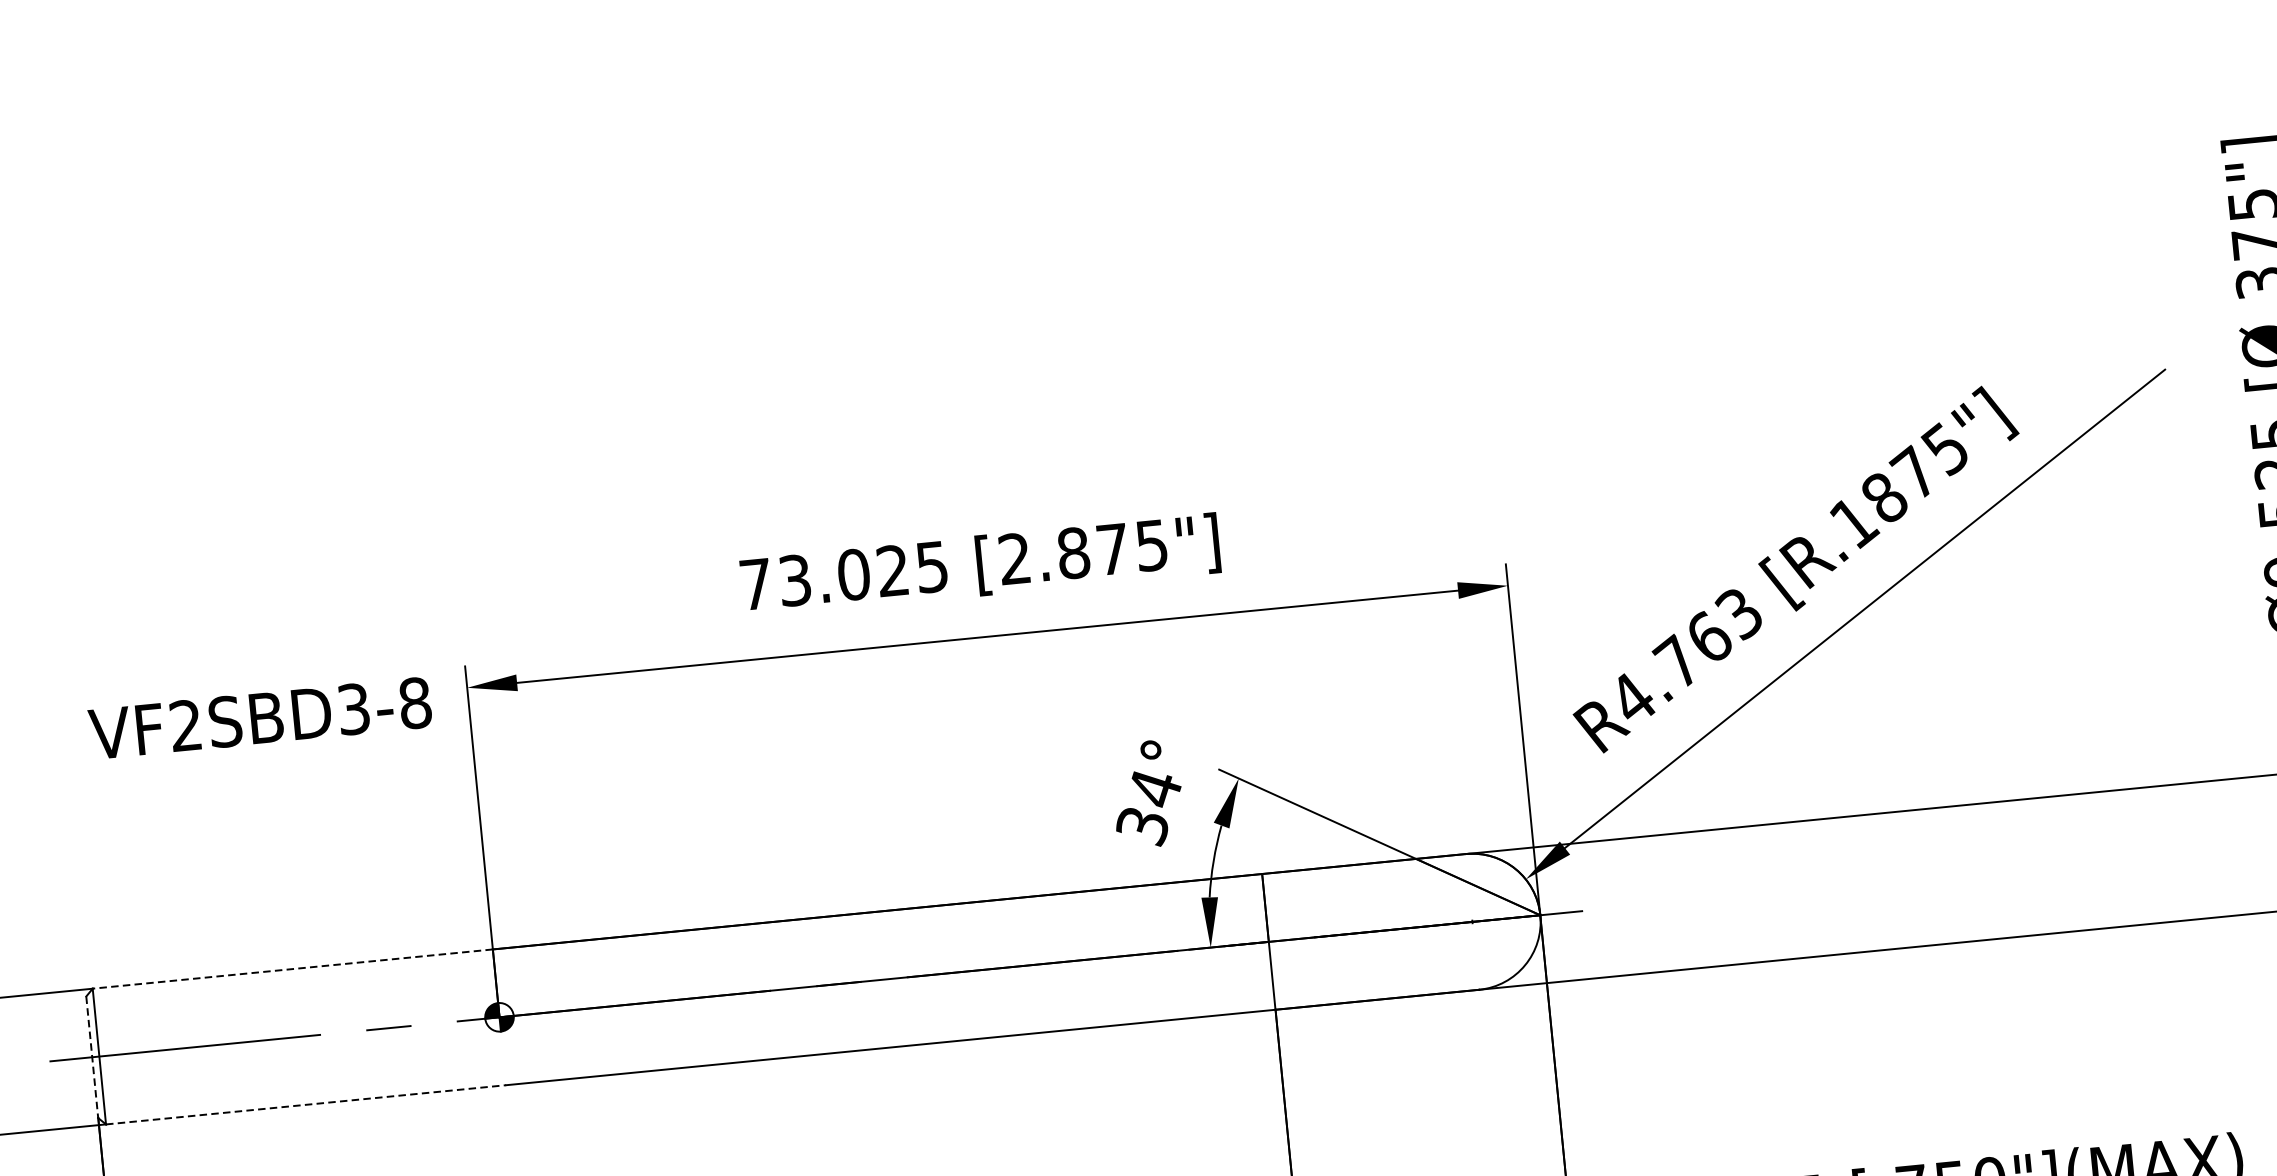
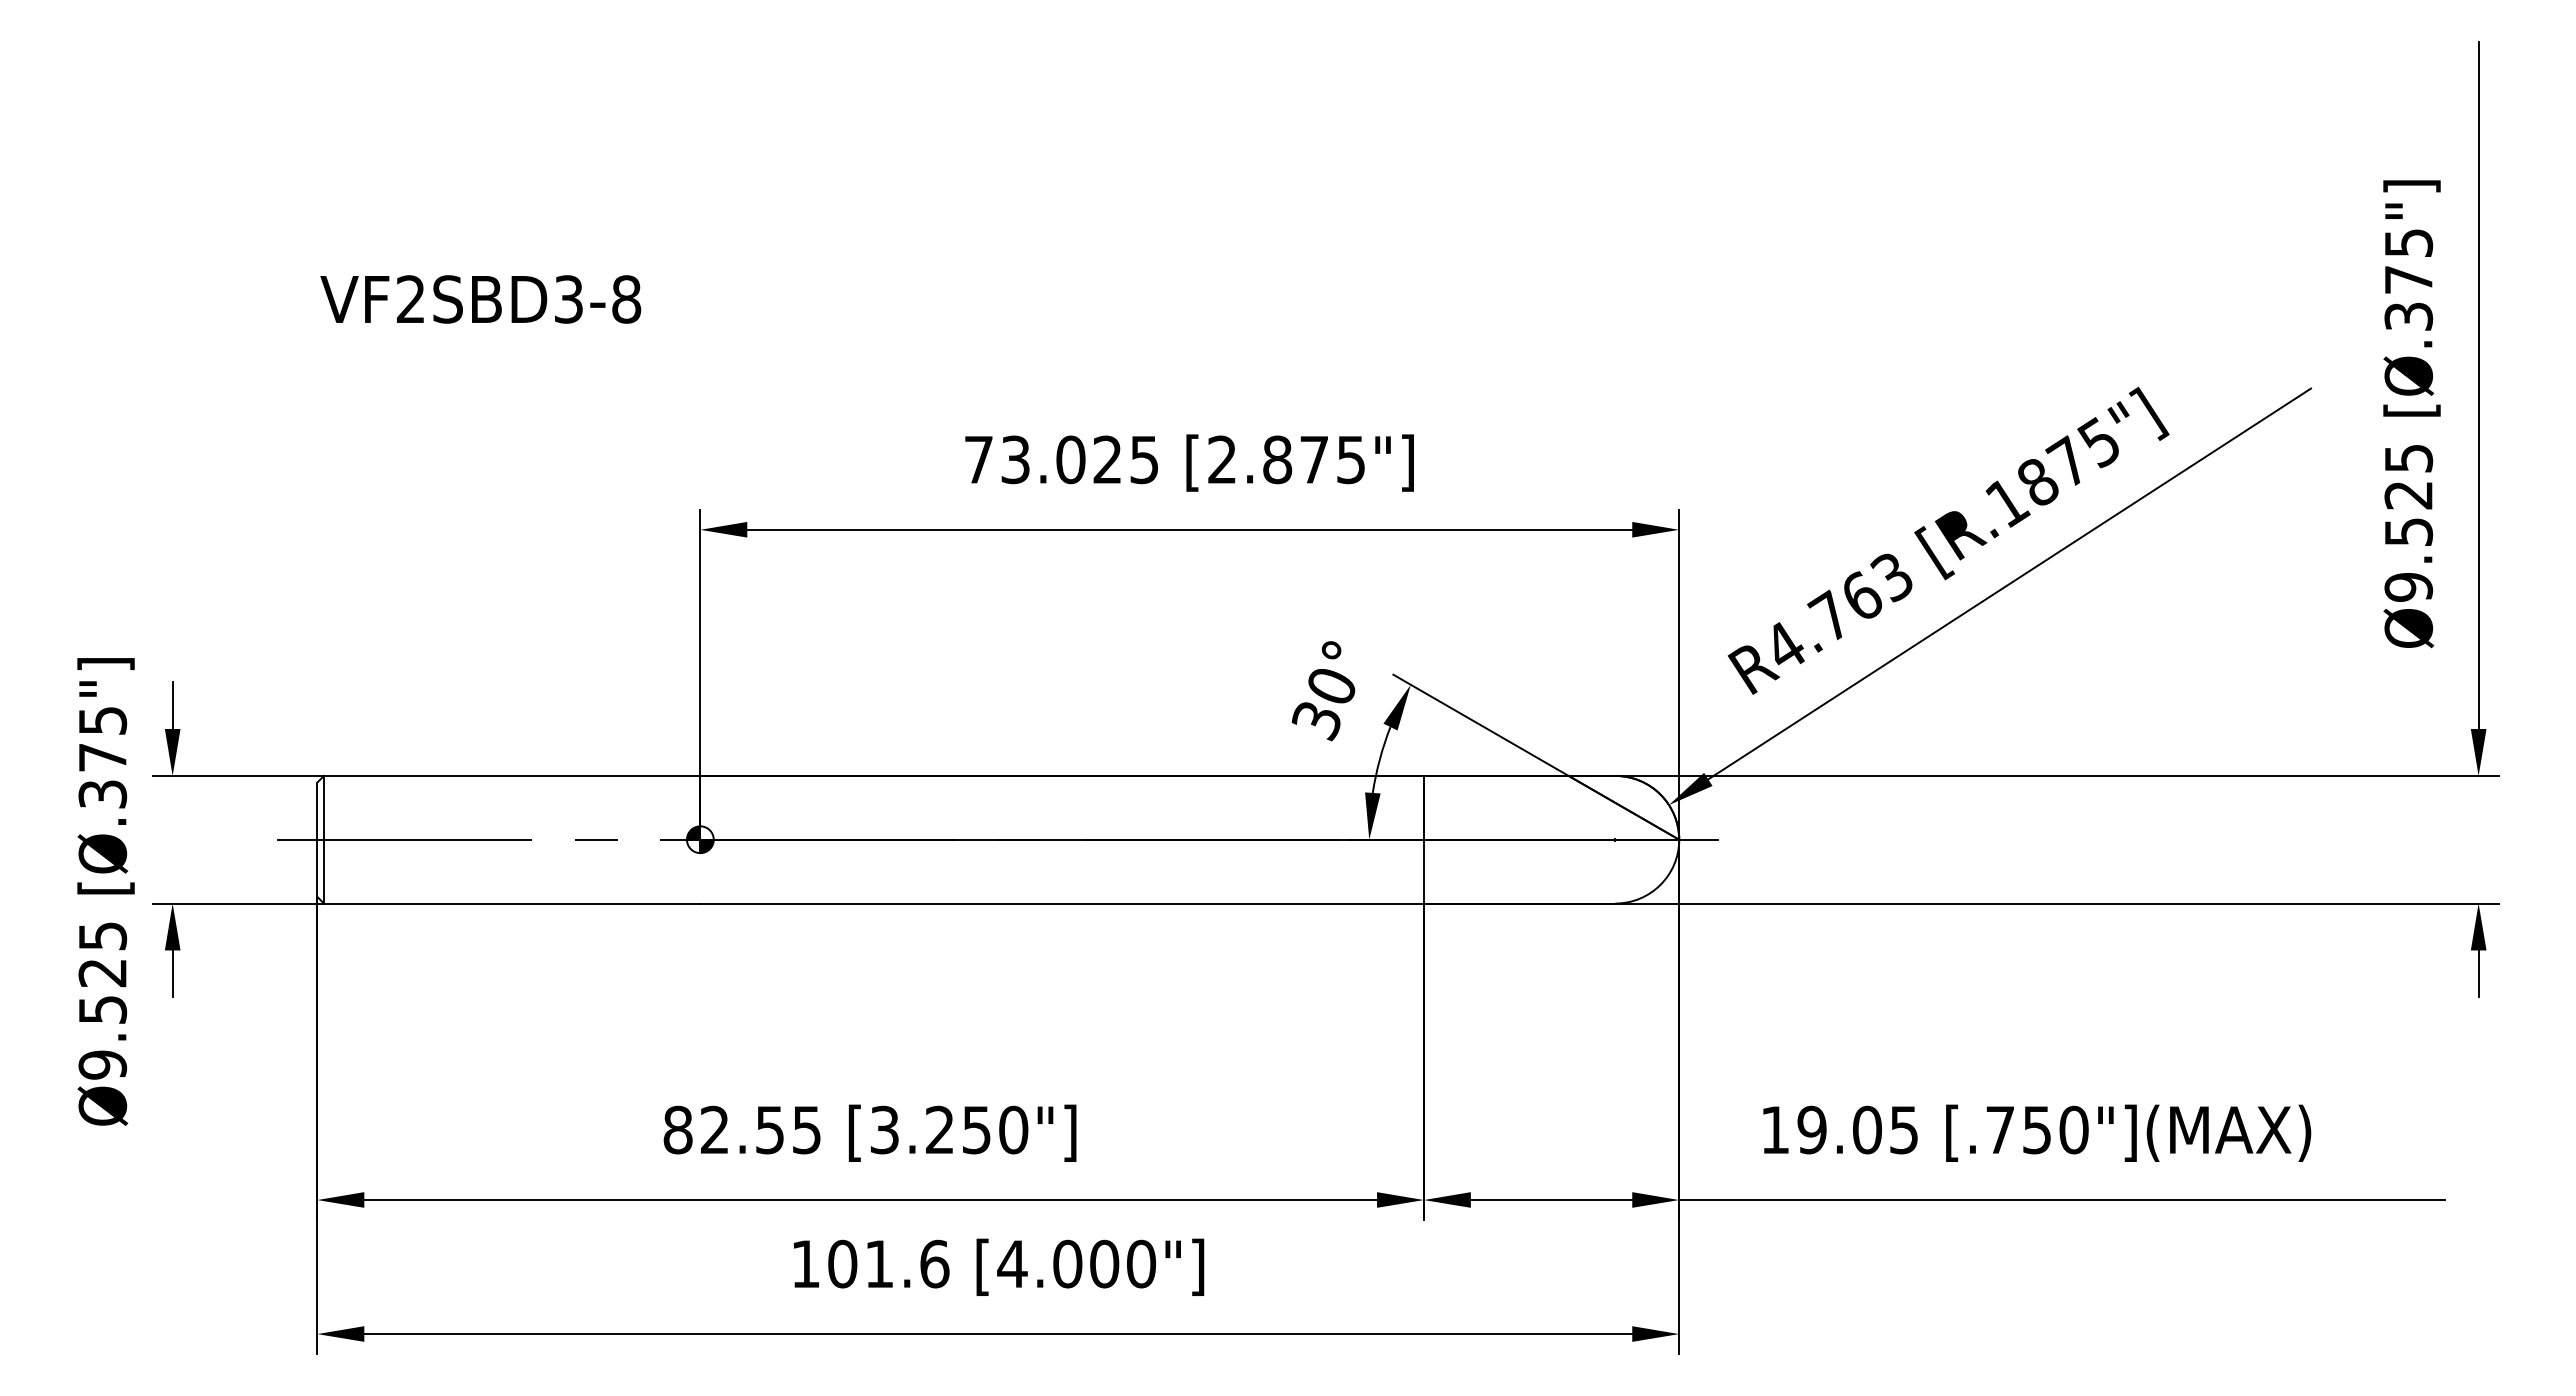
text: (259, 718) -> (480, 299), moved
text: (1155, 788) -> (1332, 686), 34° -> 30°
line: (291, 968) -> (511, 775), dashed -> solid
line: (92, 1058) -> (317, 840), dashed -> solid
line: (306, 1104) -> (512, 903), dashed -> solid

